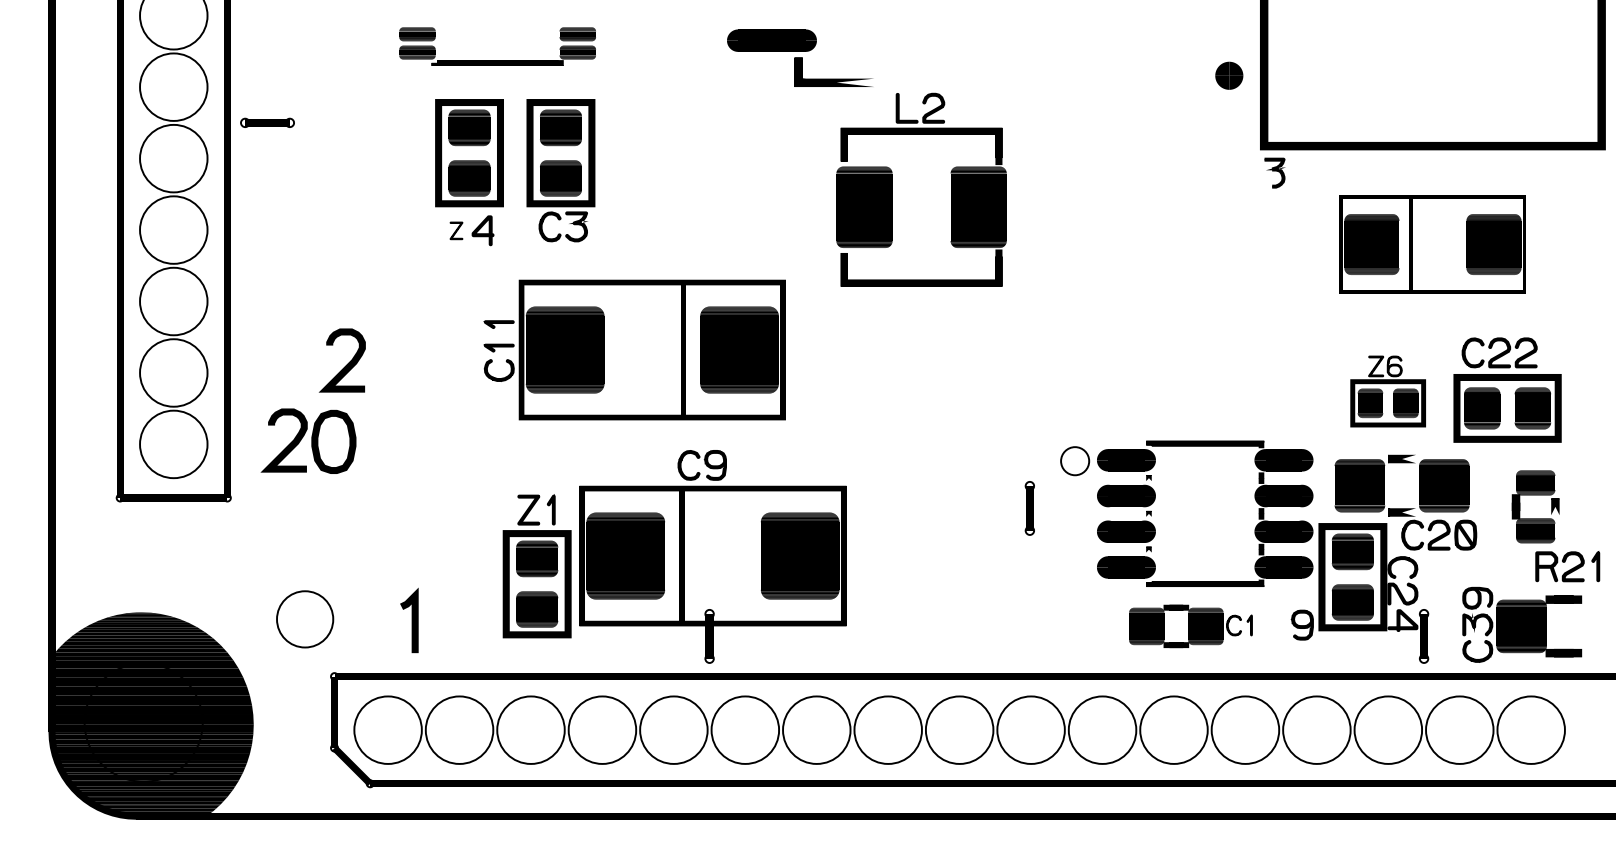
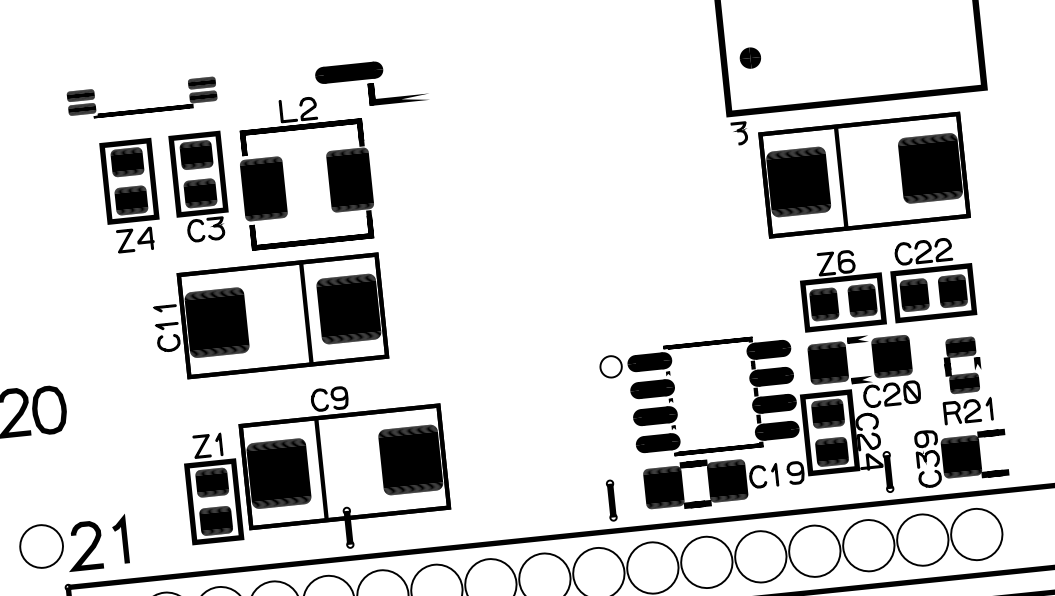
part: (1229, 75) -> (750, 57), moved
part: (892, 189) -> (283, 173), moved
part: (456, 230) -> (125, 240), size x1.67
part: (1432, 244) -> (864, 175), size x1.43
curve: (346, 364) -> (87, 548), moved
part: (1388, 391) -> (842, 289), size x1.43
part: (1029, 508) -> (611, 500), moved
part: (1567, 566) -> (968, 411), moved
part: (1190, 626) -> (711, 482), size x1.43

